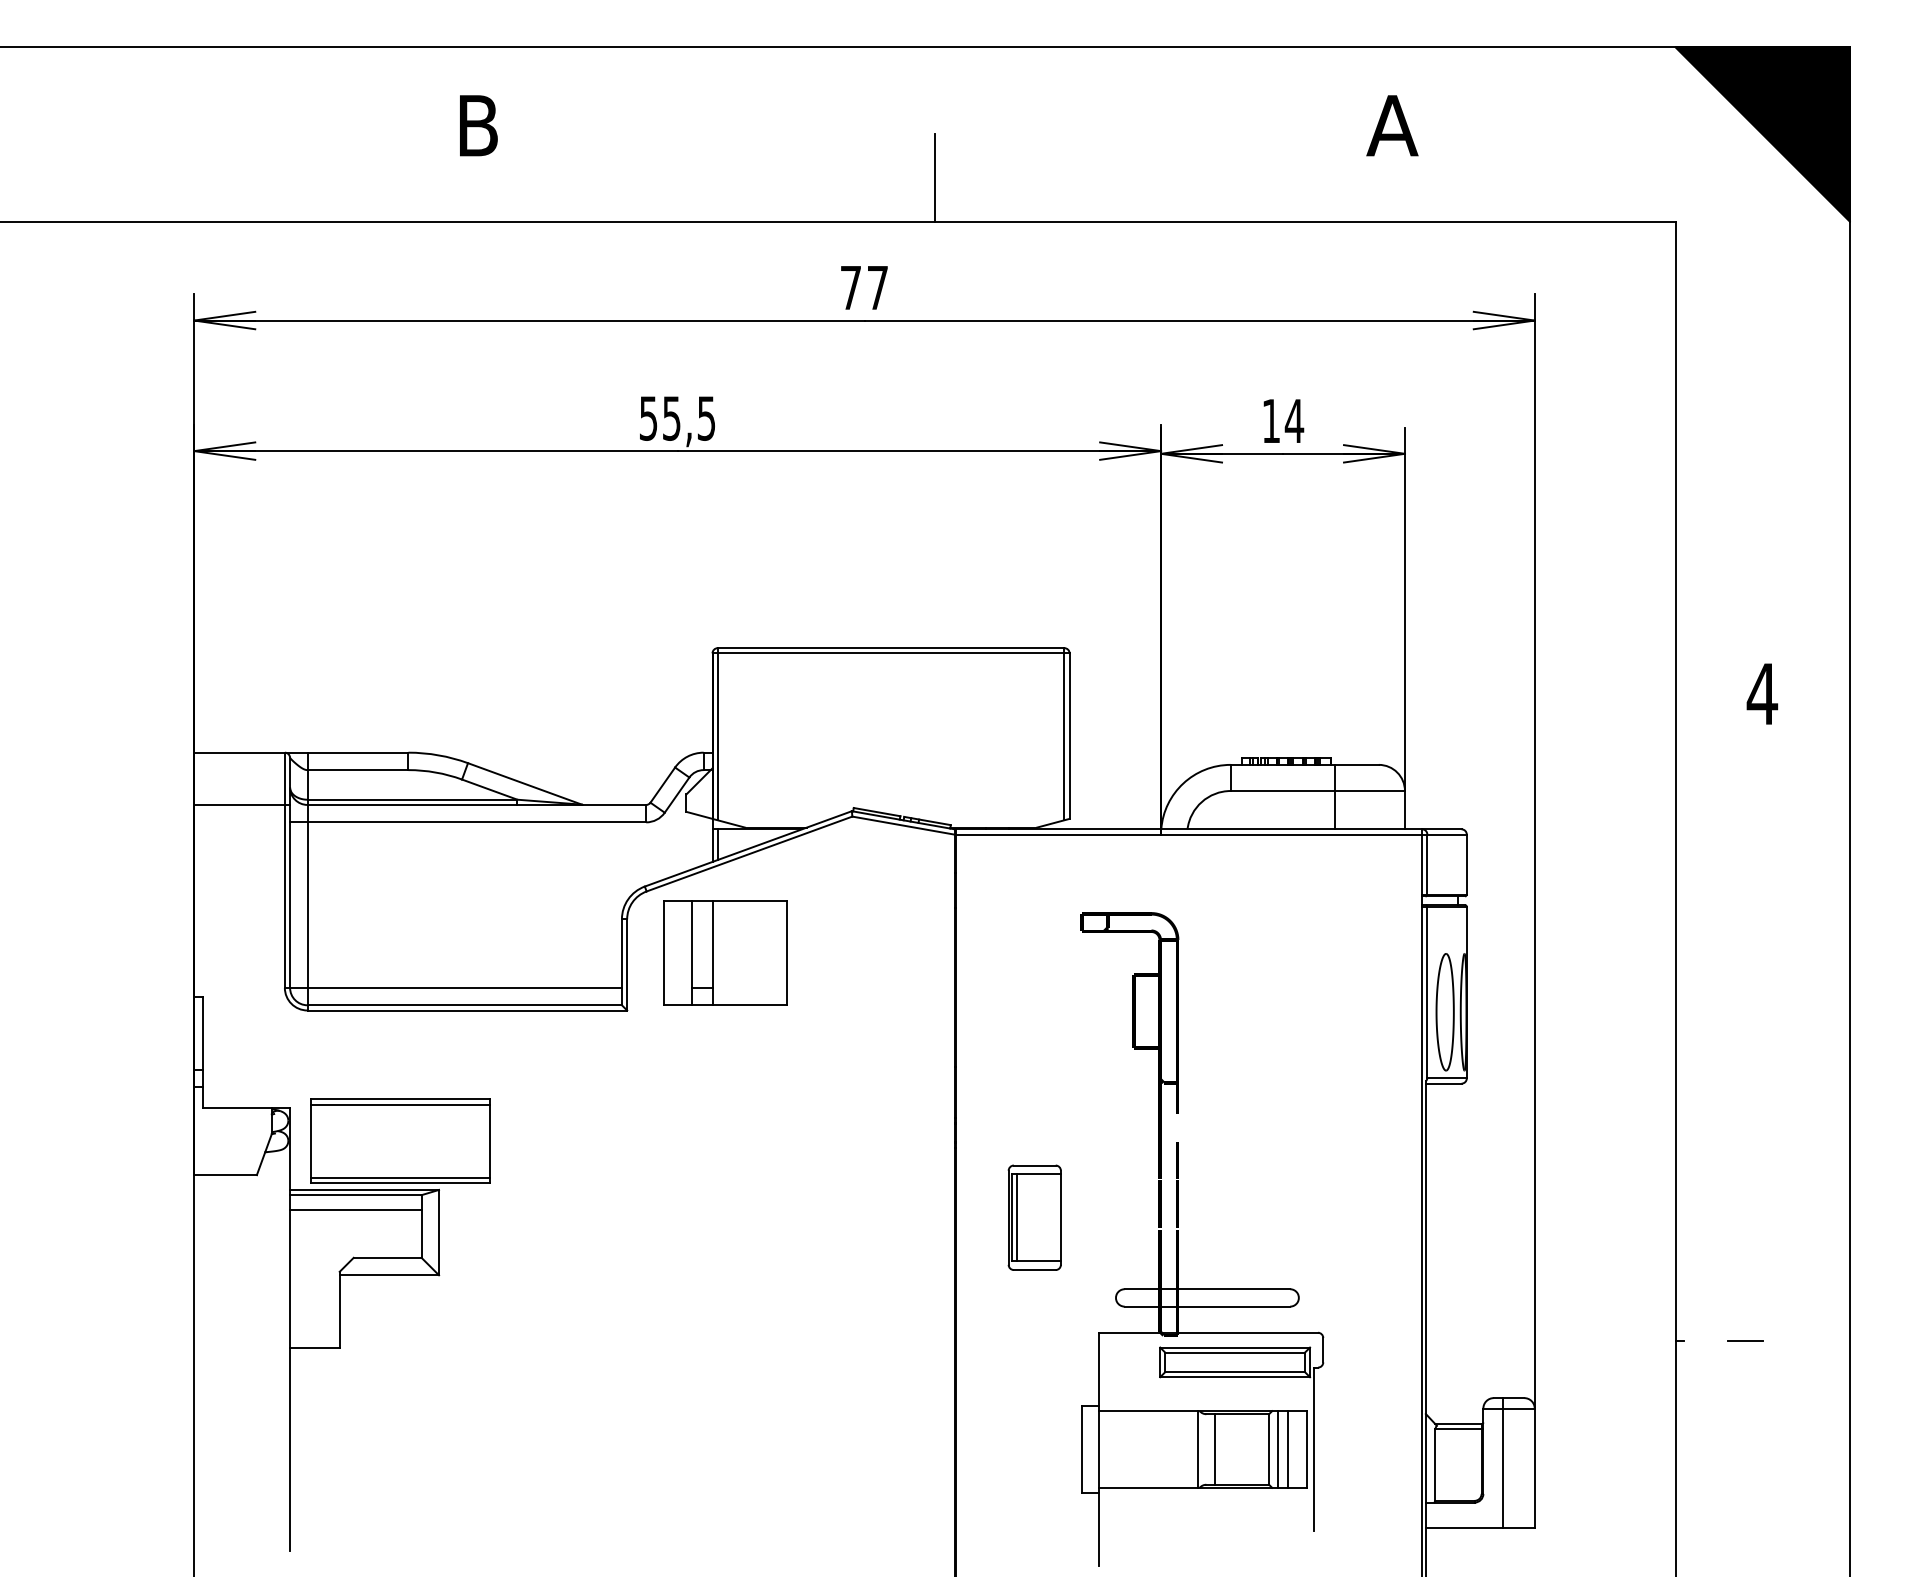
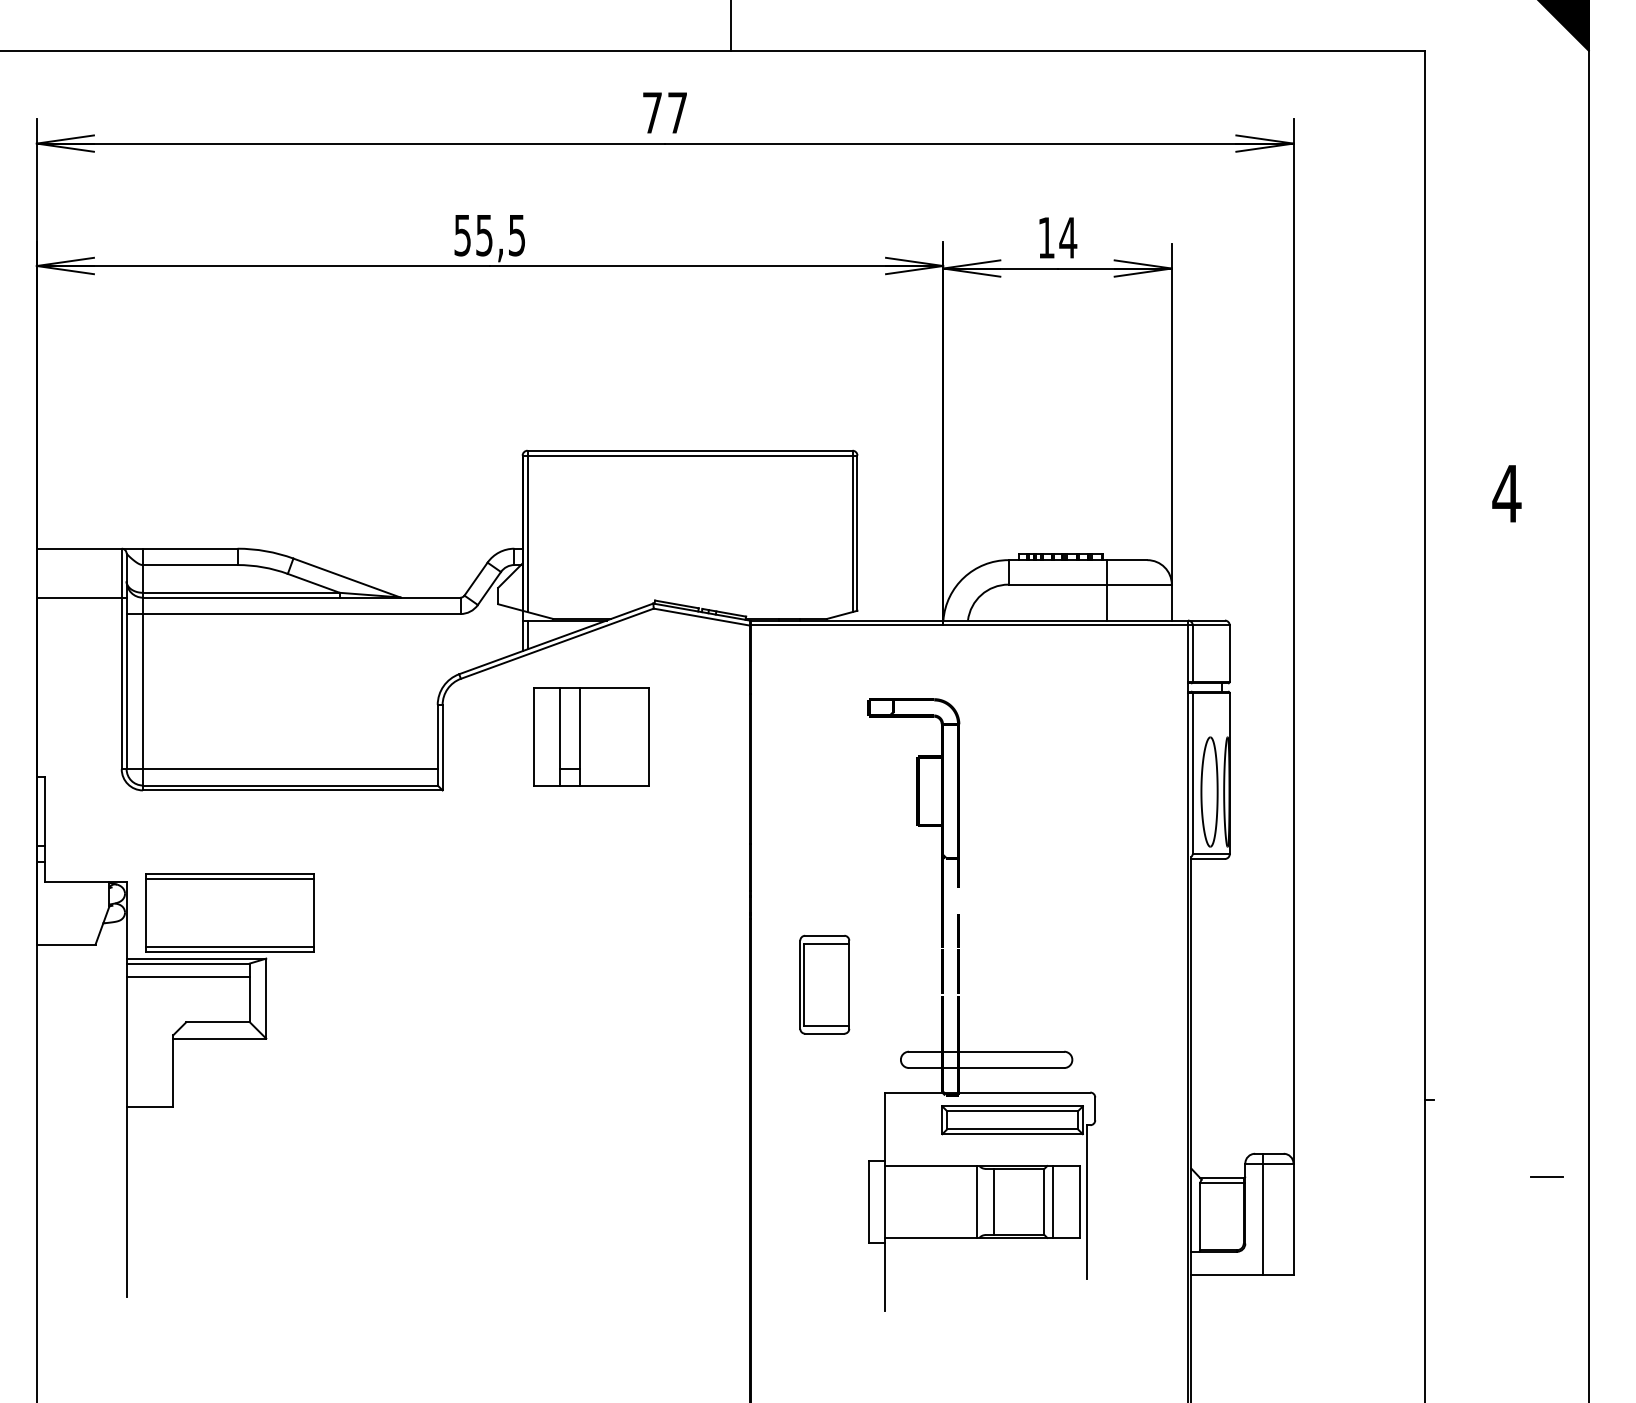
part: (725, 952) -> (592, 736), moved
line: (1017, 1217) -> (808, 984), removed
line: (1745, 1340) -> (1547, 1176), moved
line: (1288, 1449) -> (1062, 1201), removed

